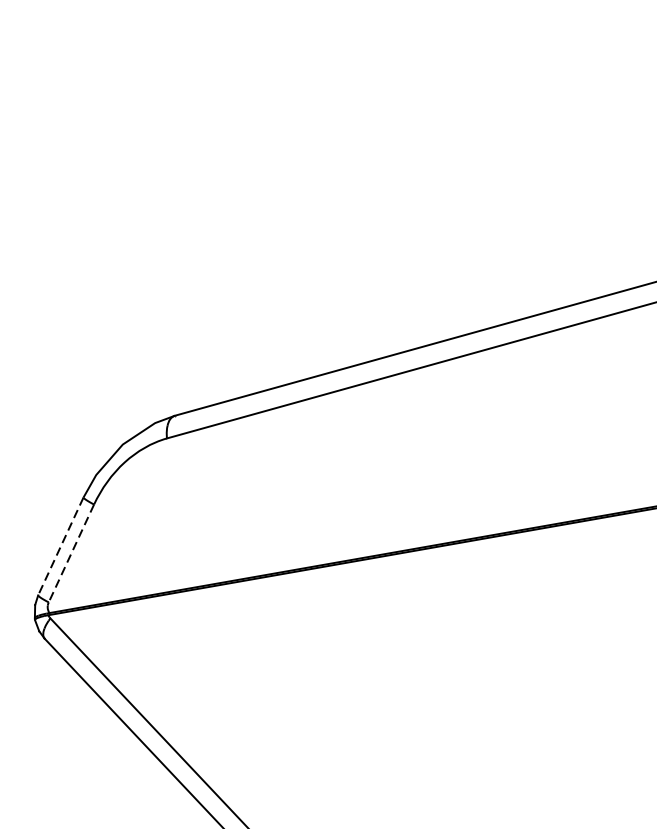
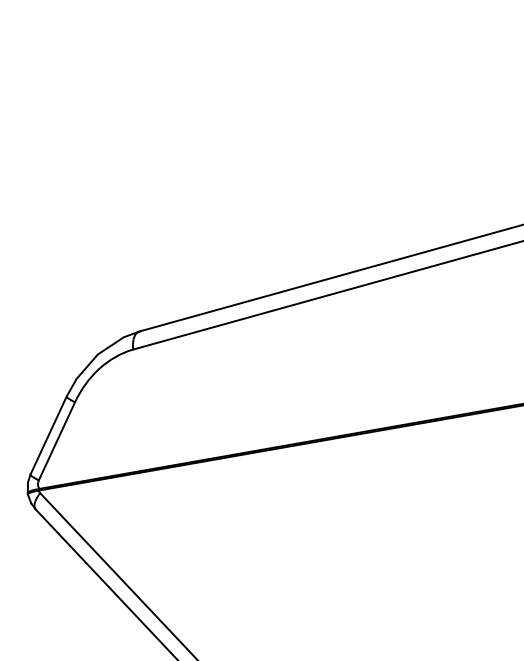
line: (60, 547) -> (48, 436), dashed -> solid
line: (70, 553) -> (56, 441), dashed -> solid

